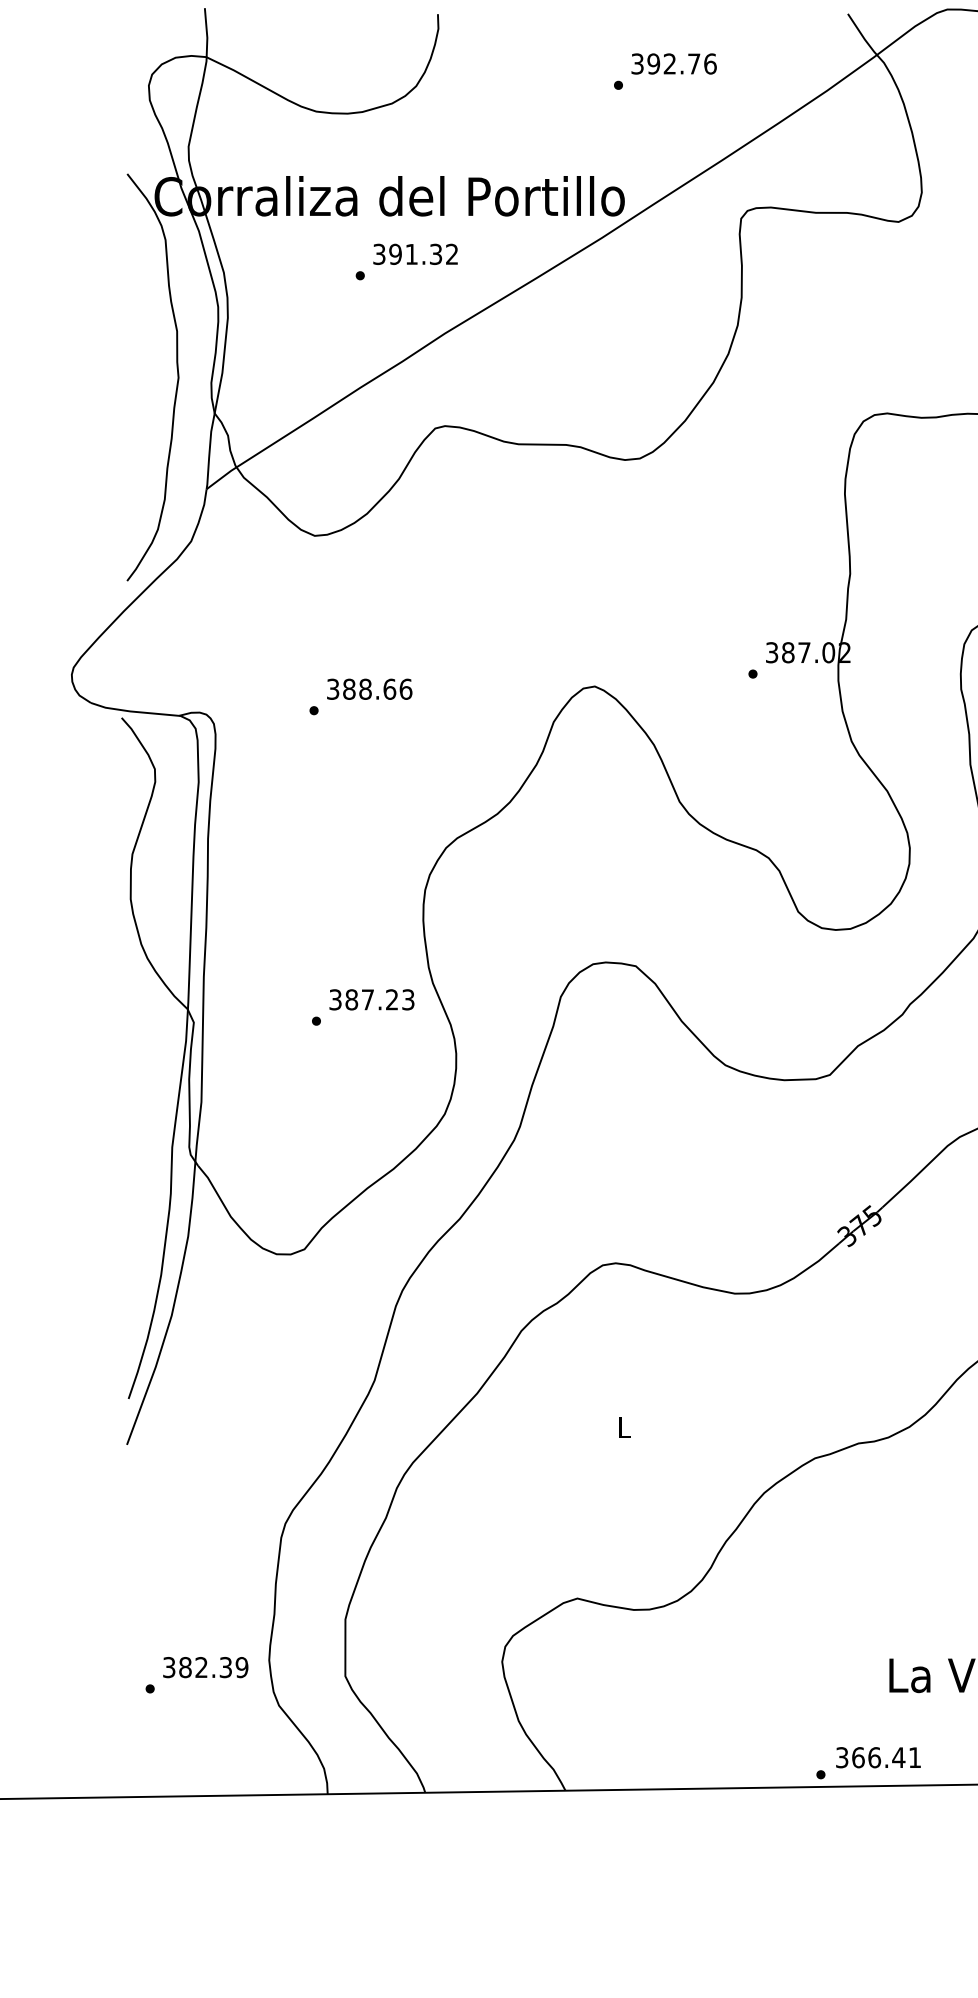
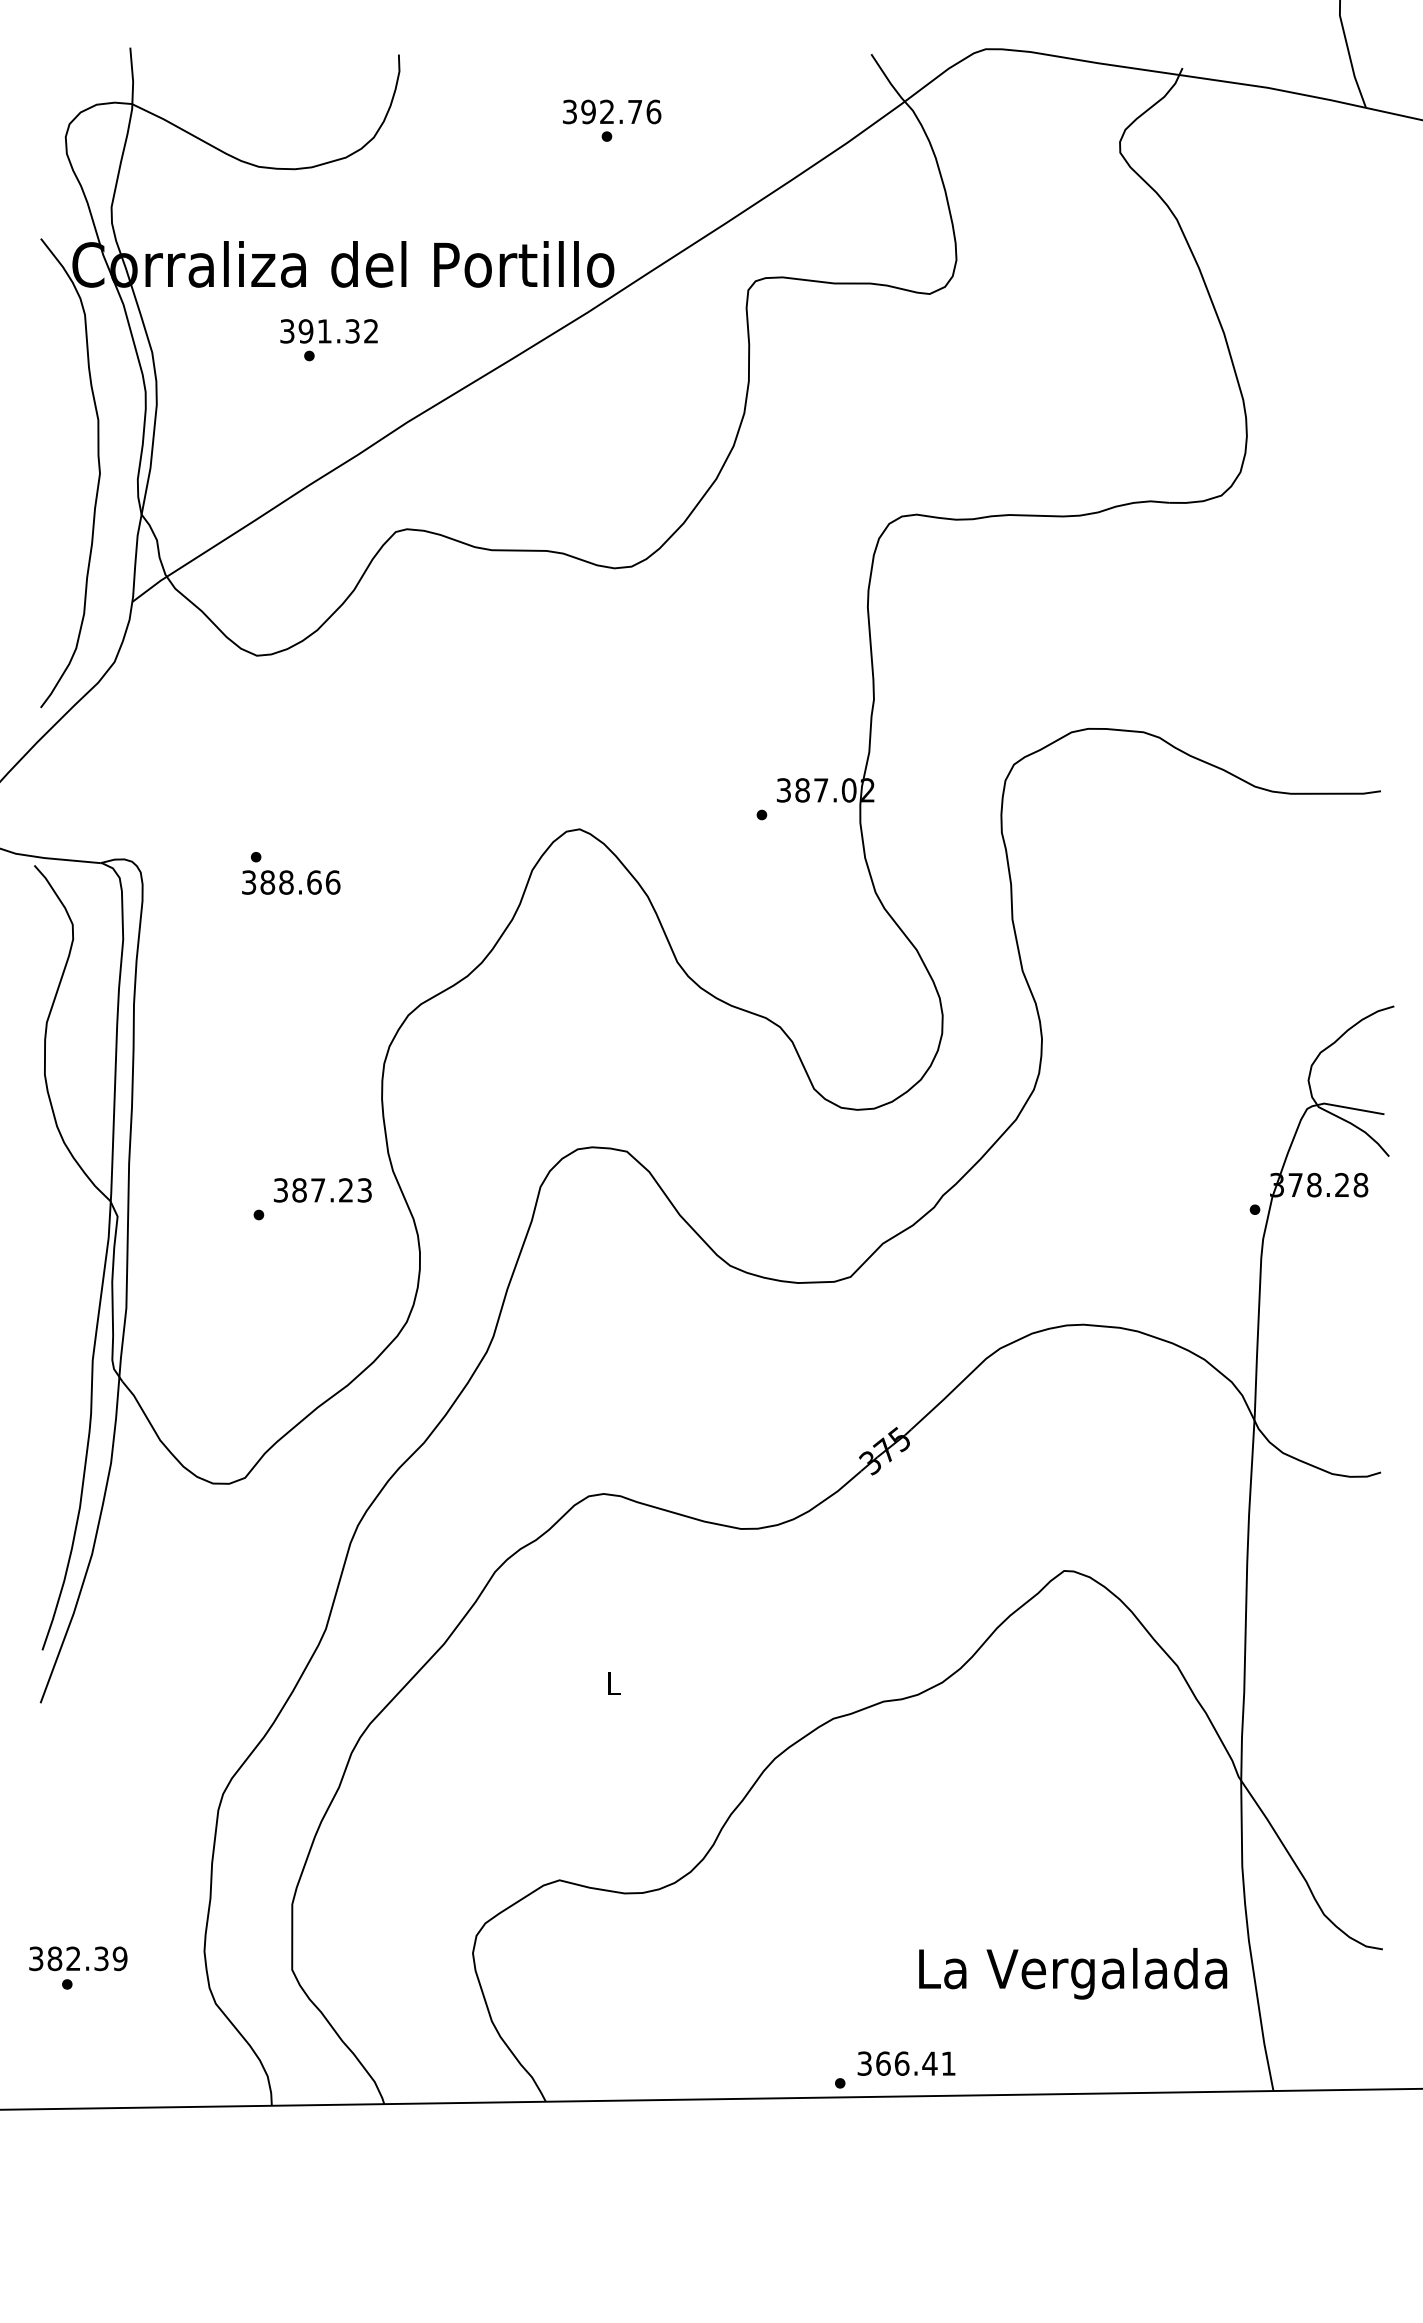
text: (674, 63) -> (612, 111), moved
text: (415, 254) -> (328, 331), moved
text: (369, 689) -> (291, 882), moved
text: (205, 1667) -> (78, 1958), moved

